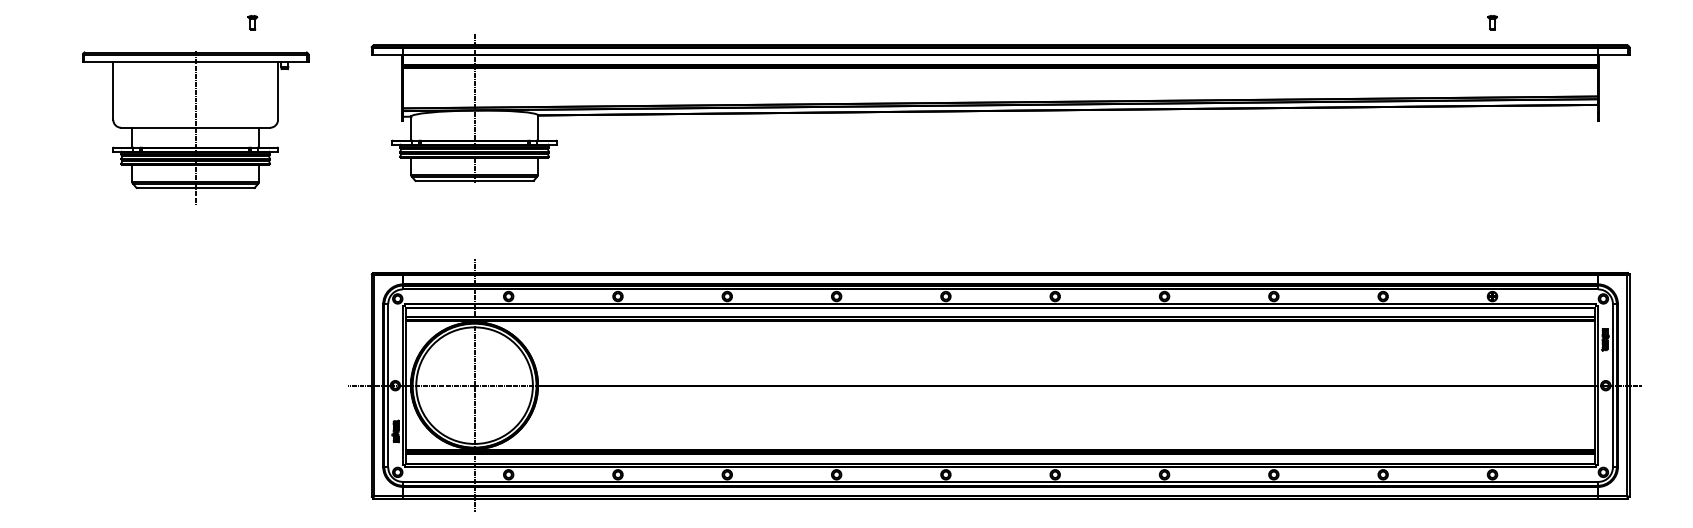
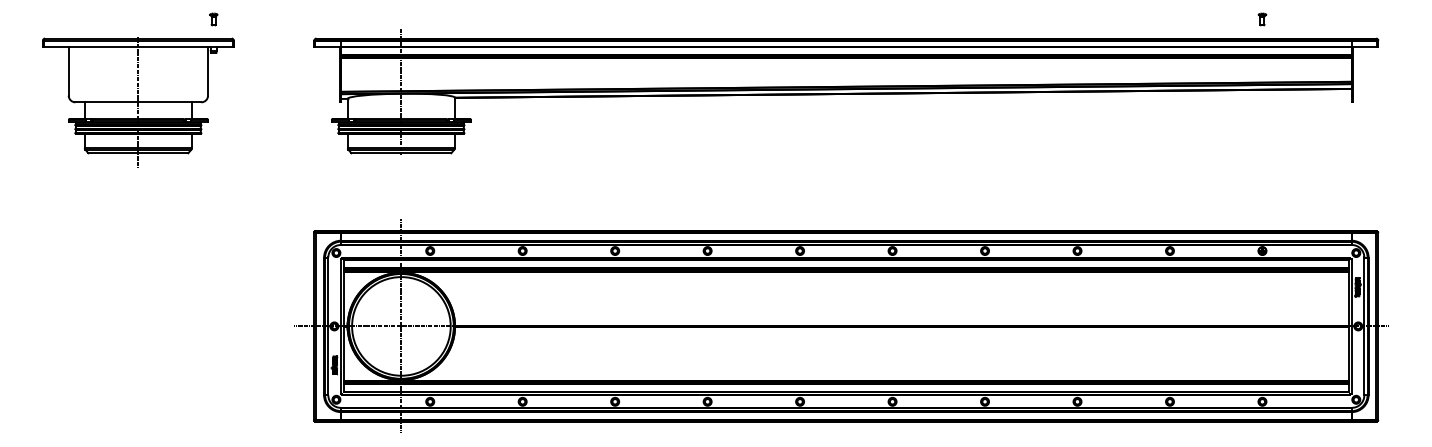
part: (195, 127) -> (138, 102), moved

